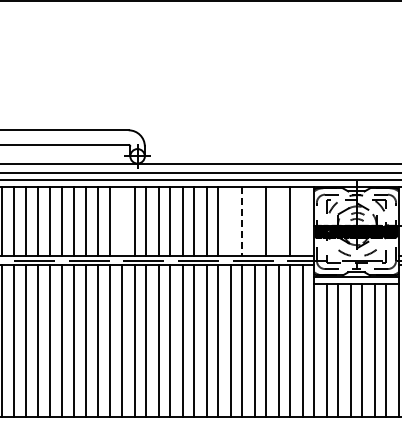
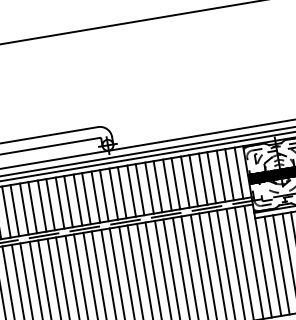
line: (121, 221) -> (104, 195), added
line: (230, 221) -> (185, 182), added
line: (241, 221) -> (193, 180), dashed -> solid
line: (254, 221) -> (203, 179), added
line: (278, 221) -> (220, 176), added
line: (302, 221) -> (238, 173), added

